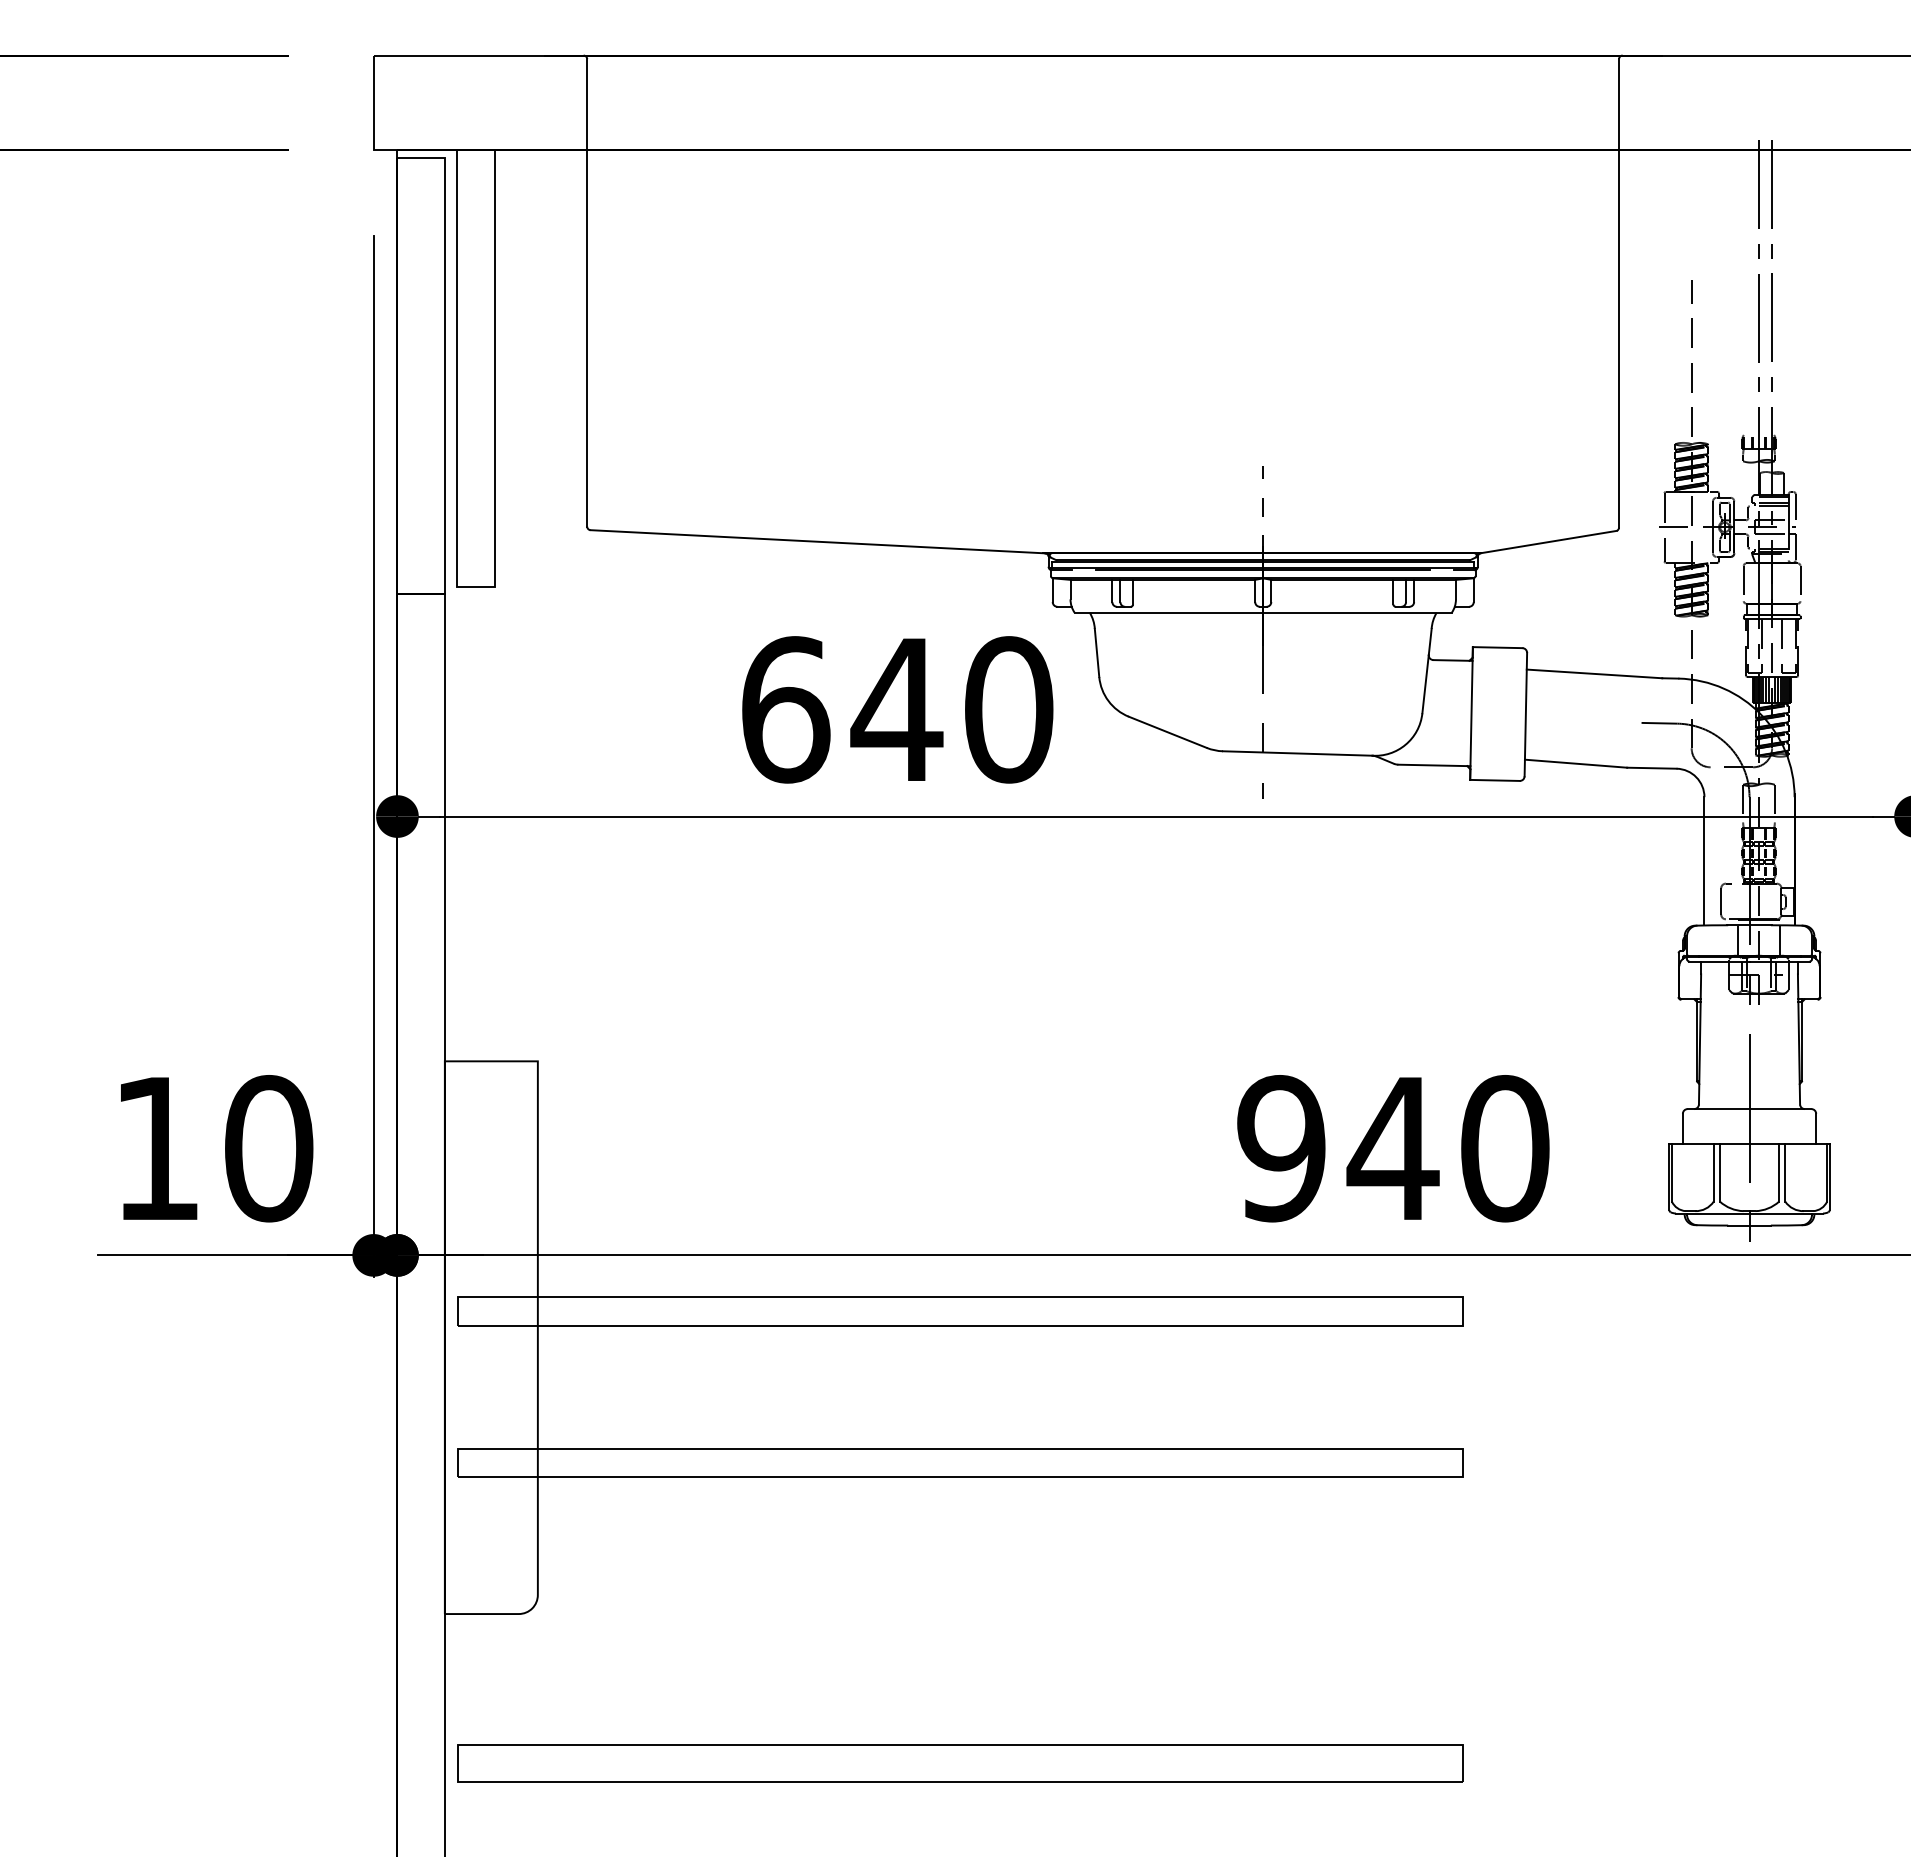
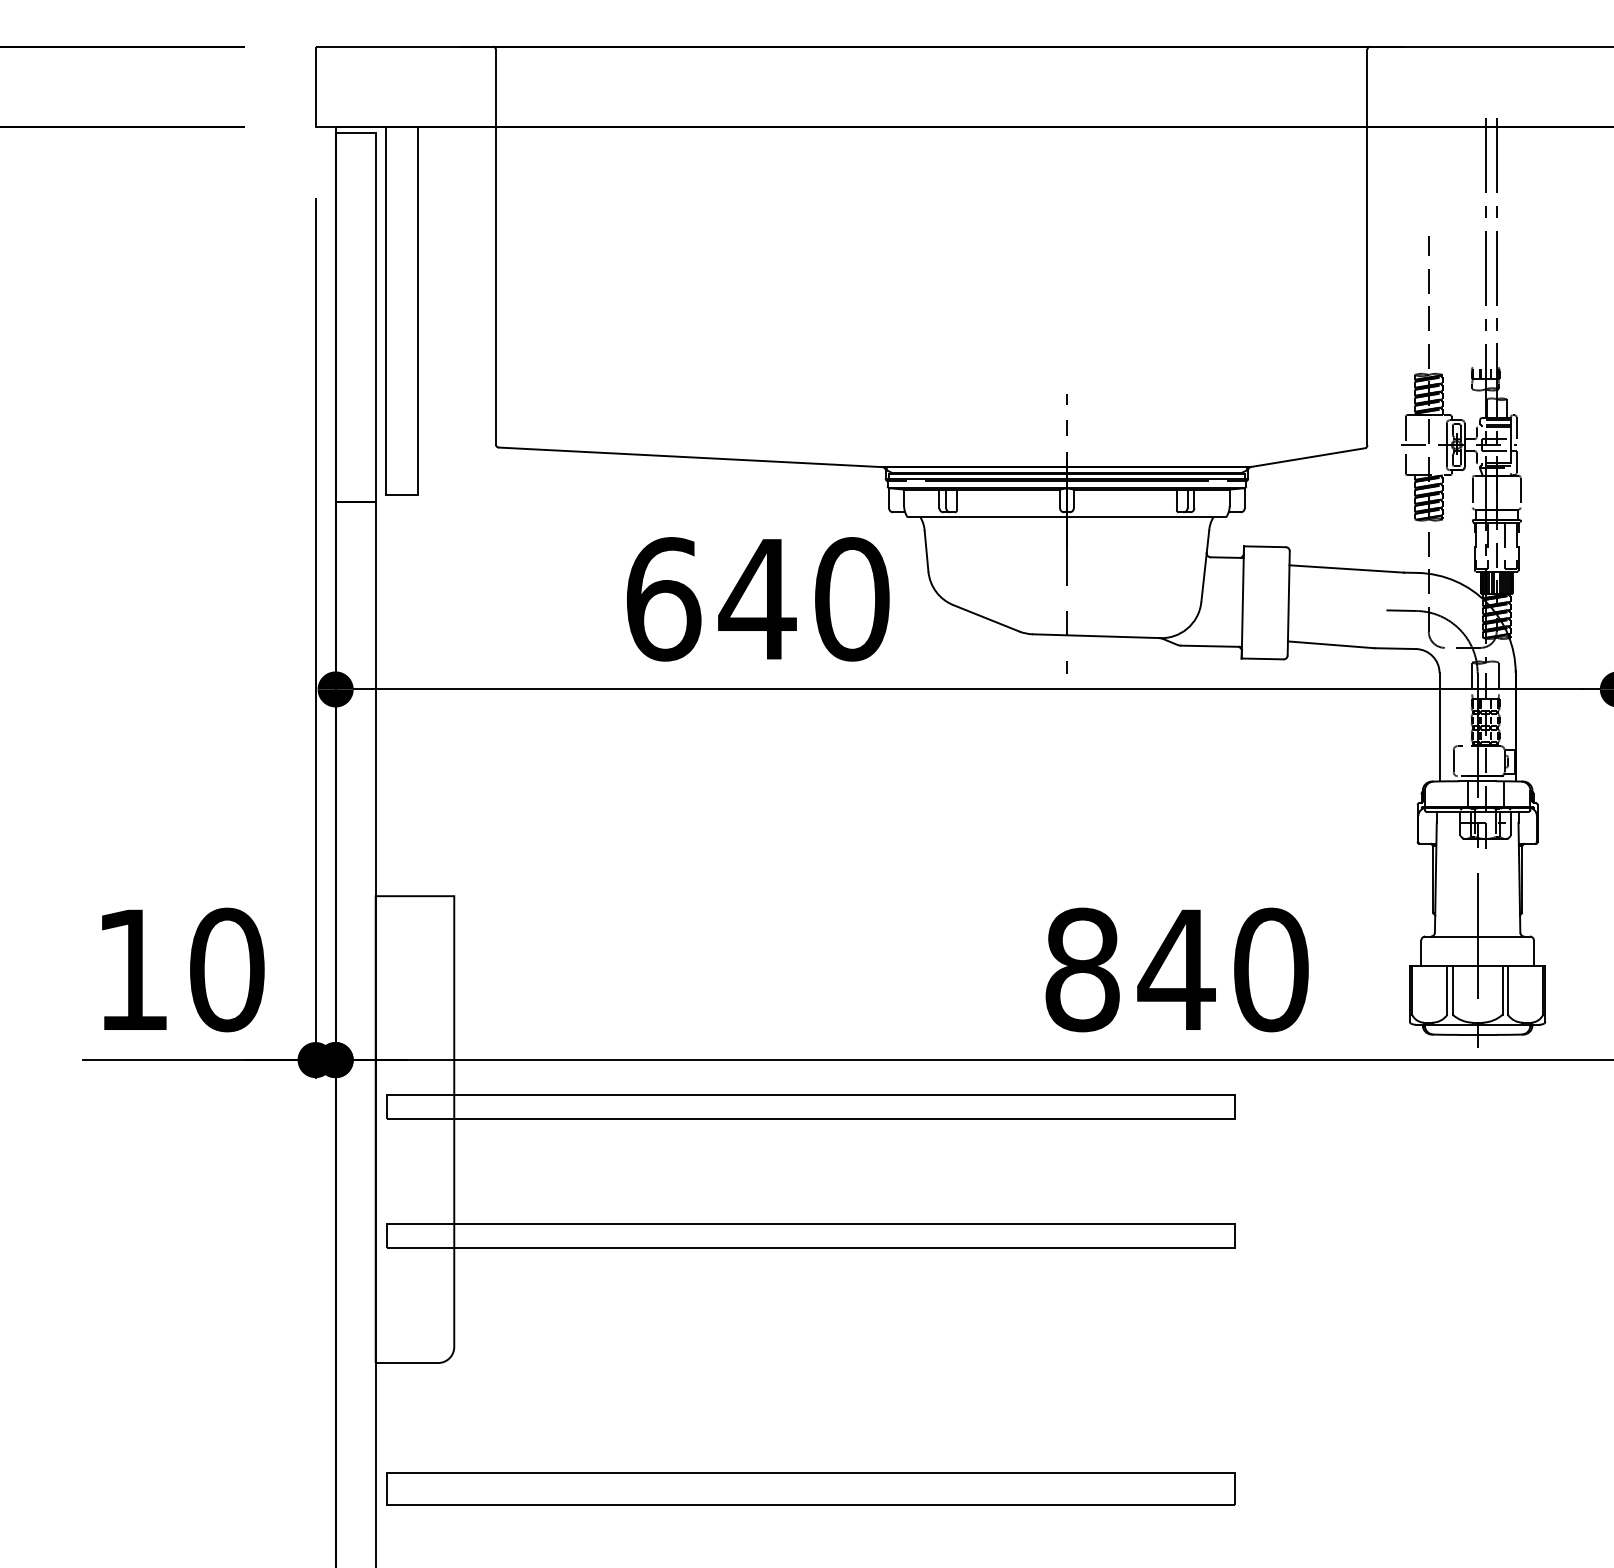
text: (1281, 1148) -> (1082, 969), 940 -> 840

